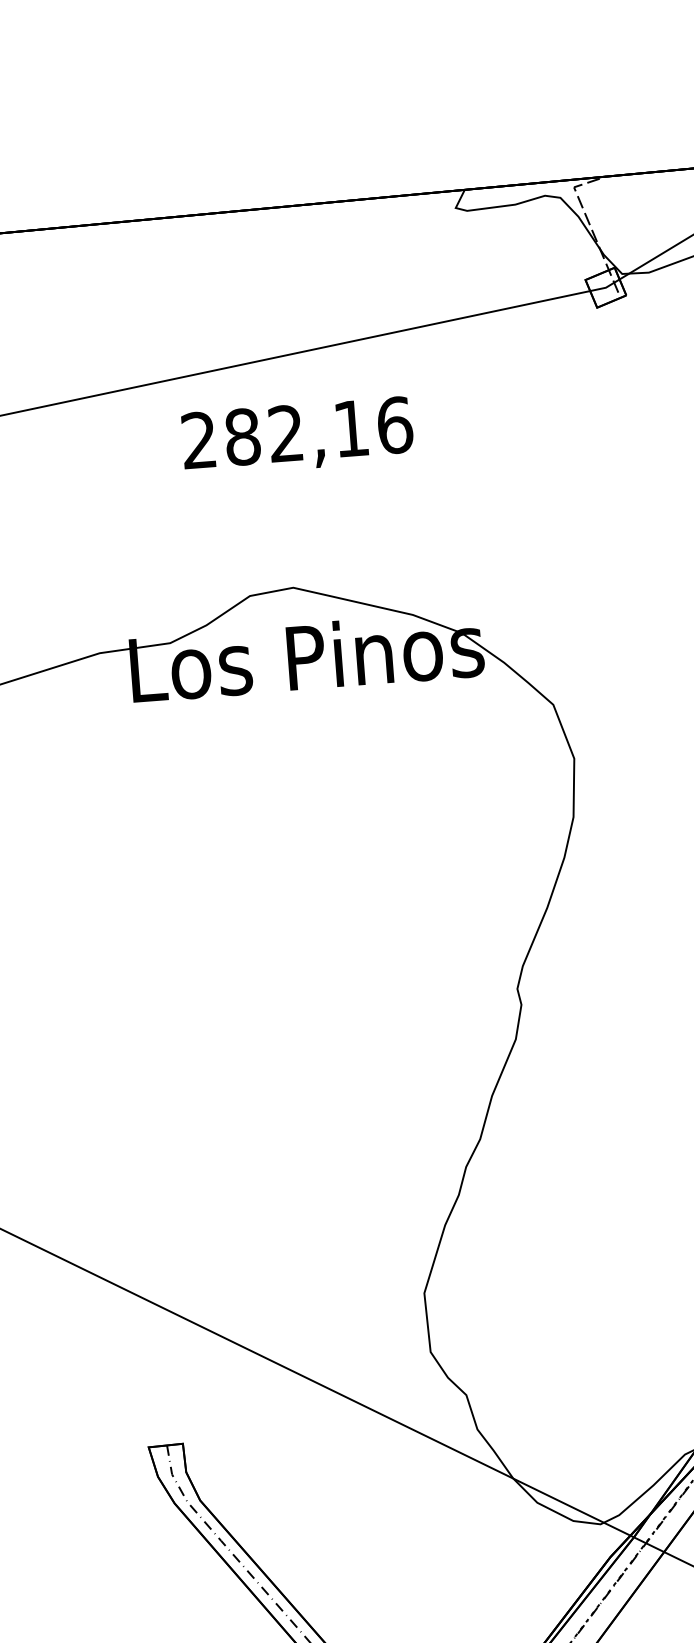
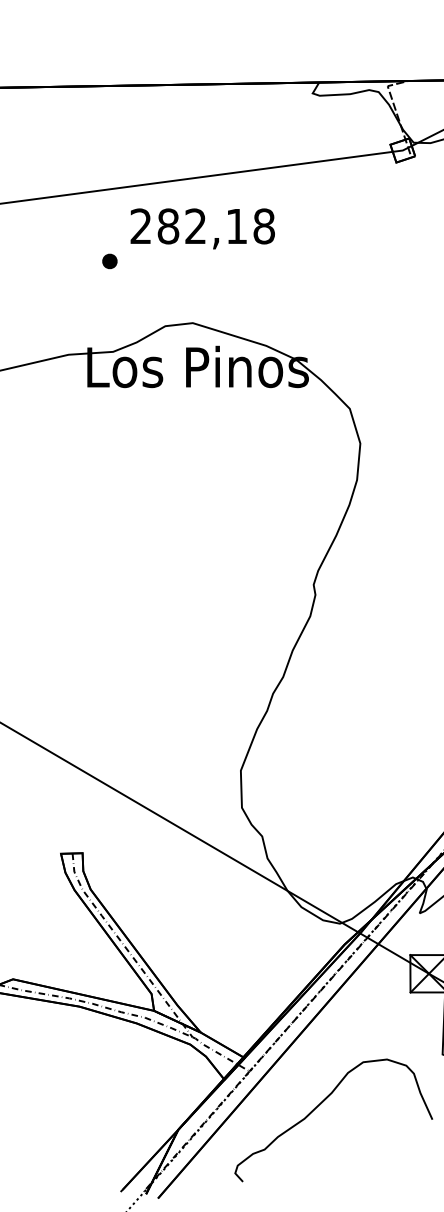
text: (395, 425) -> (264, 226), 282,16 -> 282,18
part: (153, 499) -> (109, 261), added

